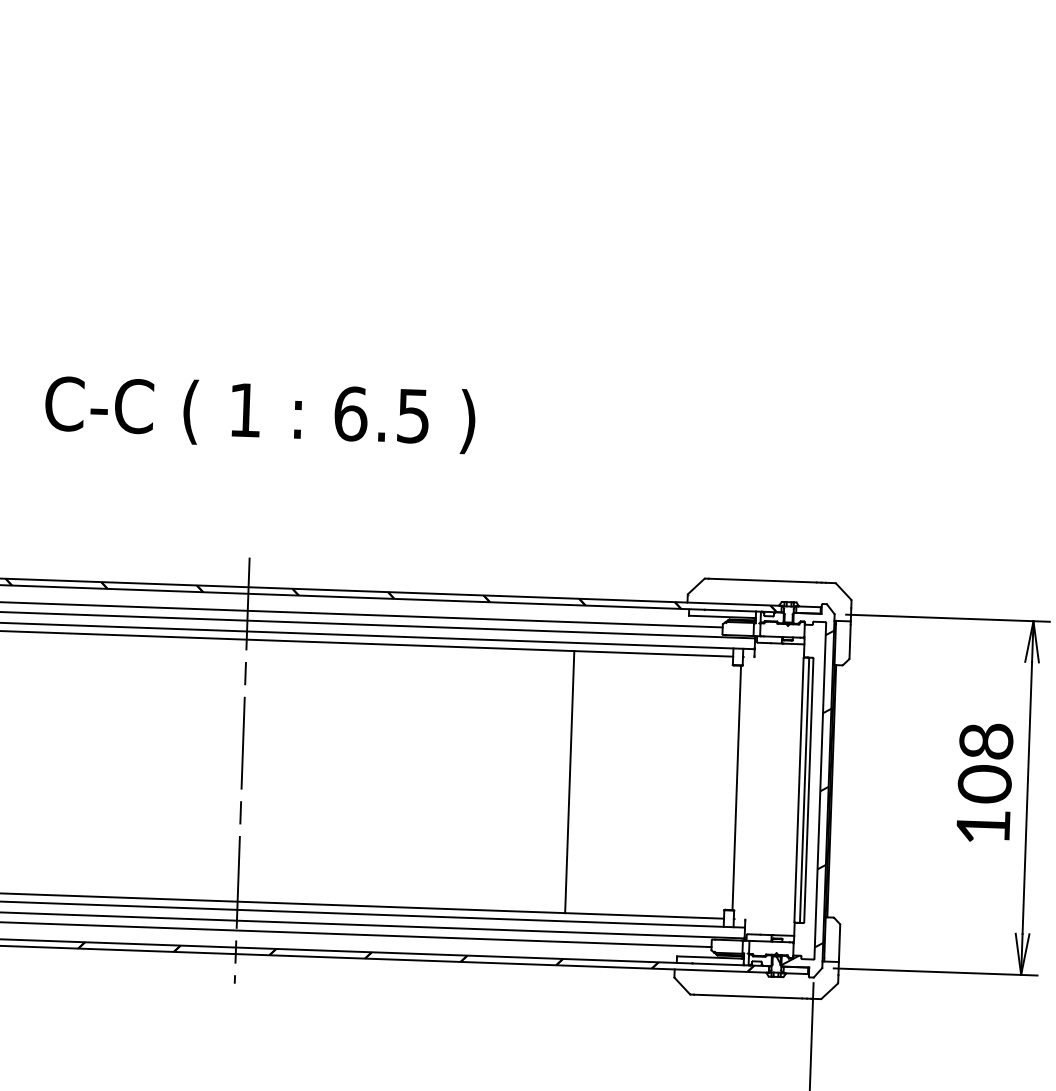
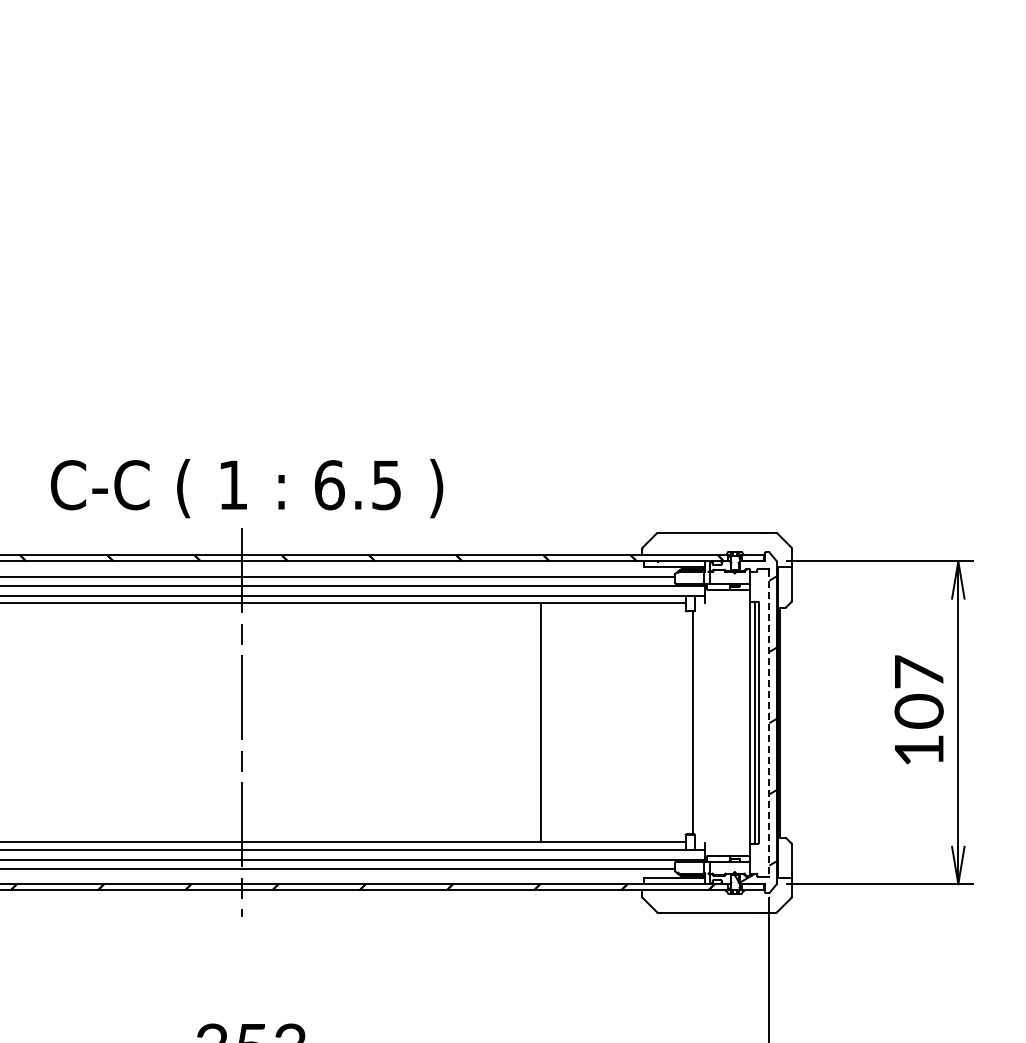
text: (260, 414) -> (247, 488), moved
text: (985, 740) -> (918, 671), 108 -> 107
line: (820, 791) -> (769, 723), solid -> dashed

